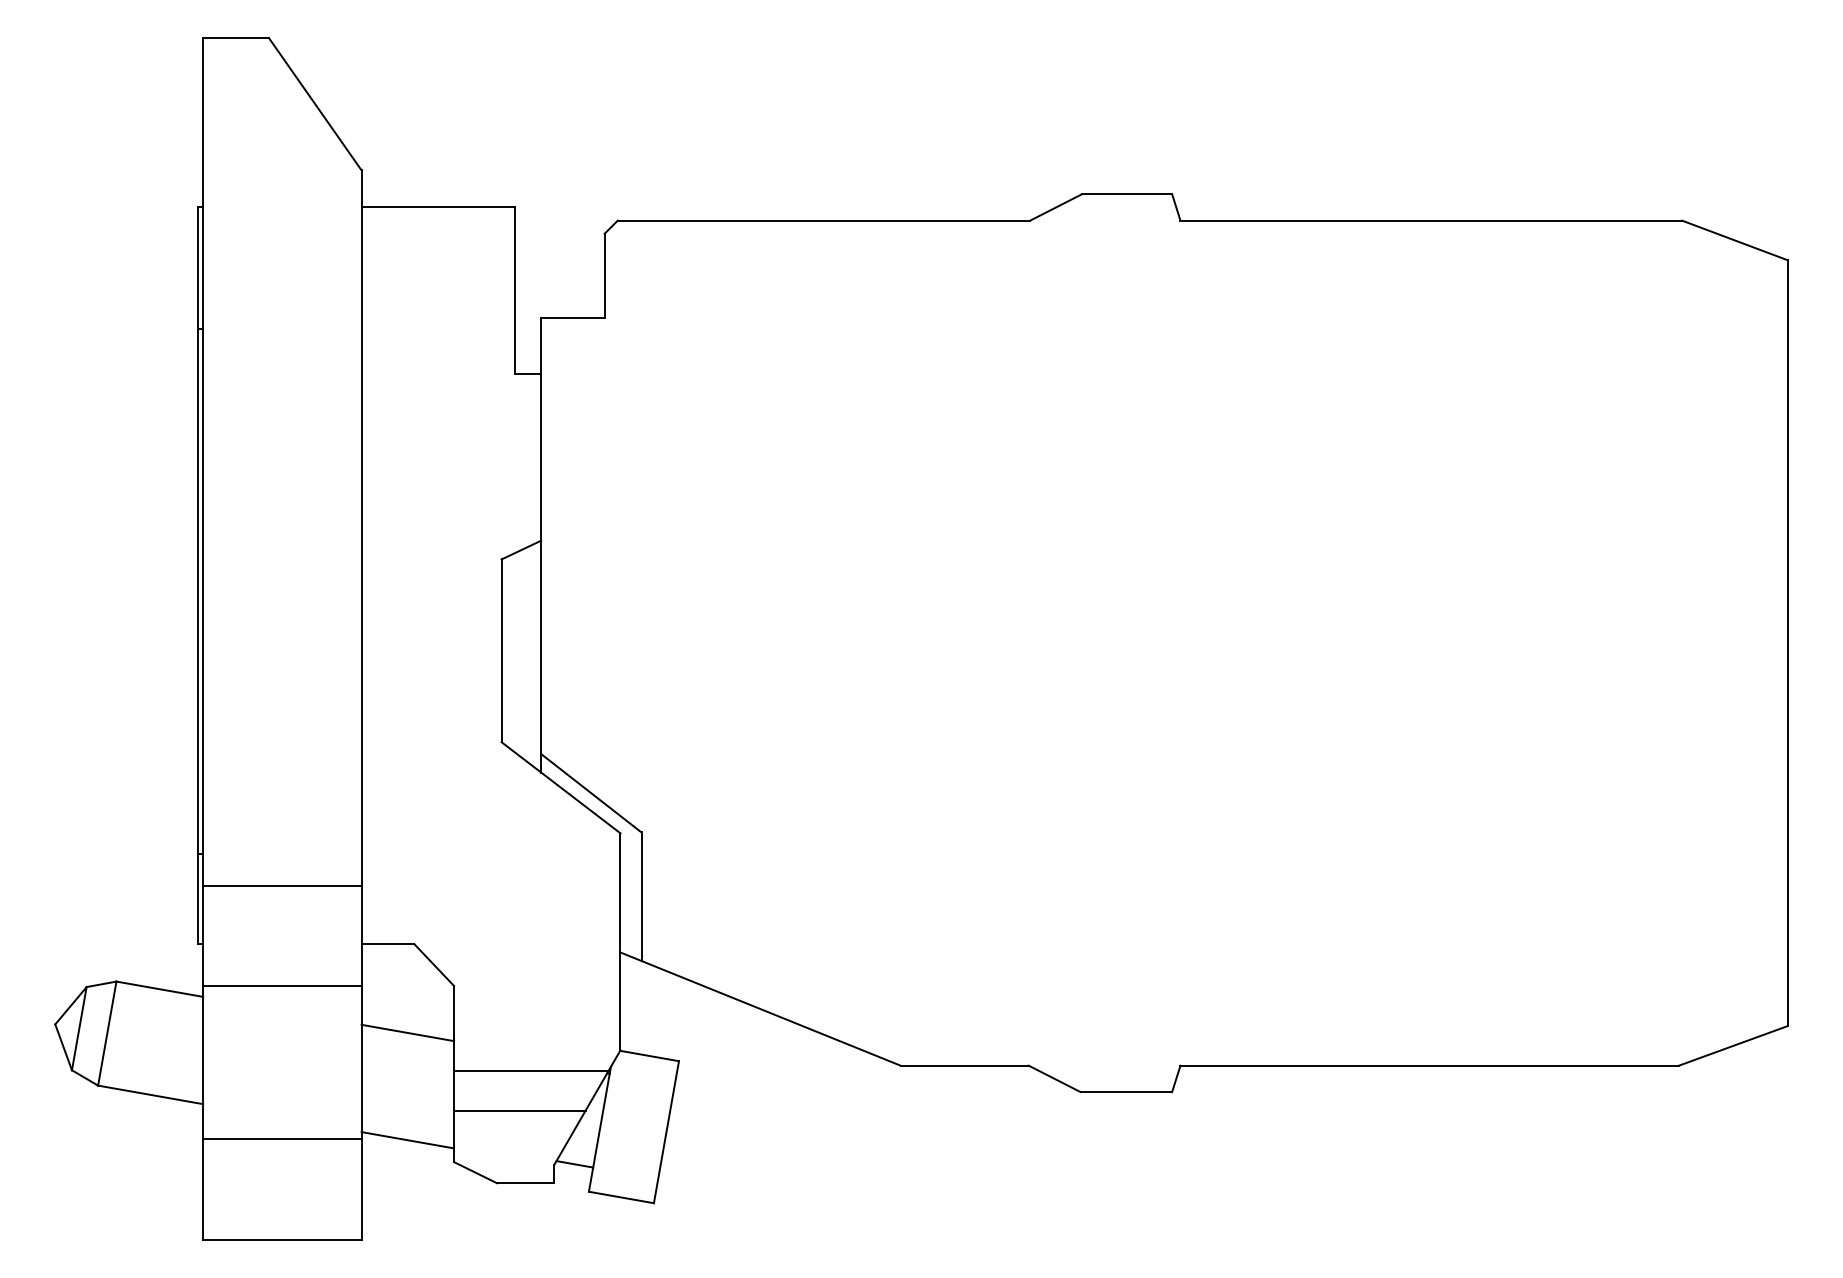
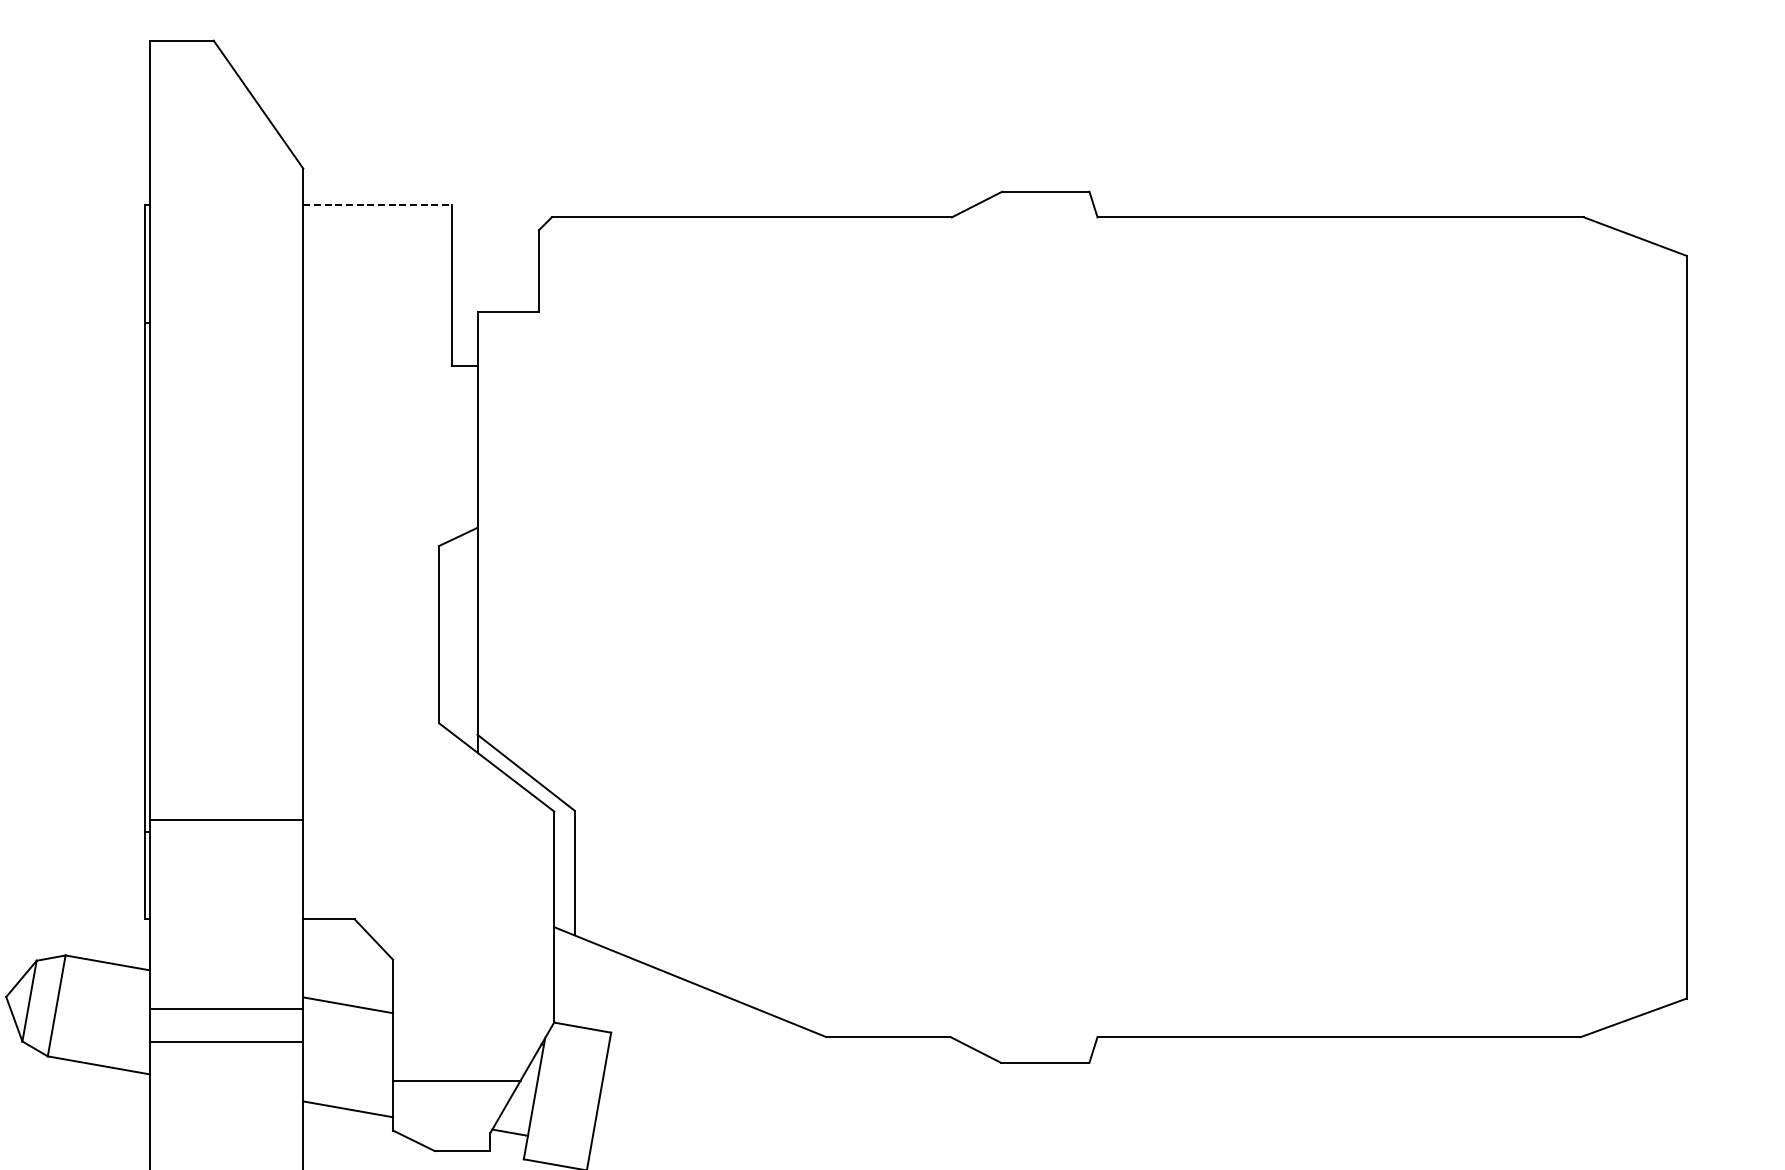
line: (438, 207) -> (377, 204), solid -> dashed
line: (282, 886) -> (226, 820), moved
line: (282, 986) -> (226, 1008), moved
line: (531, 1070) -> (468, 1041), removed
line: (282, 1139) -> (226, 1042), moved

